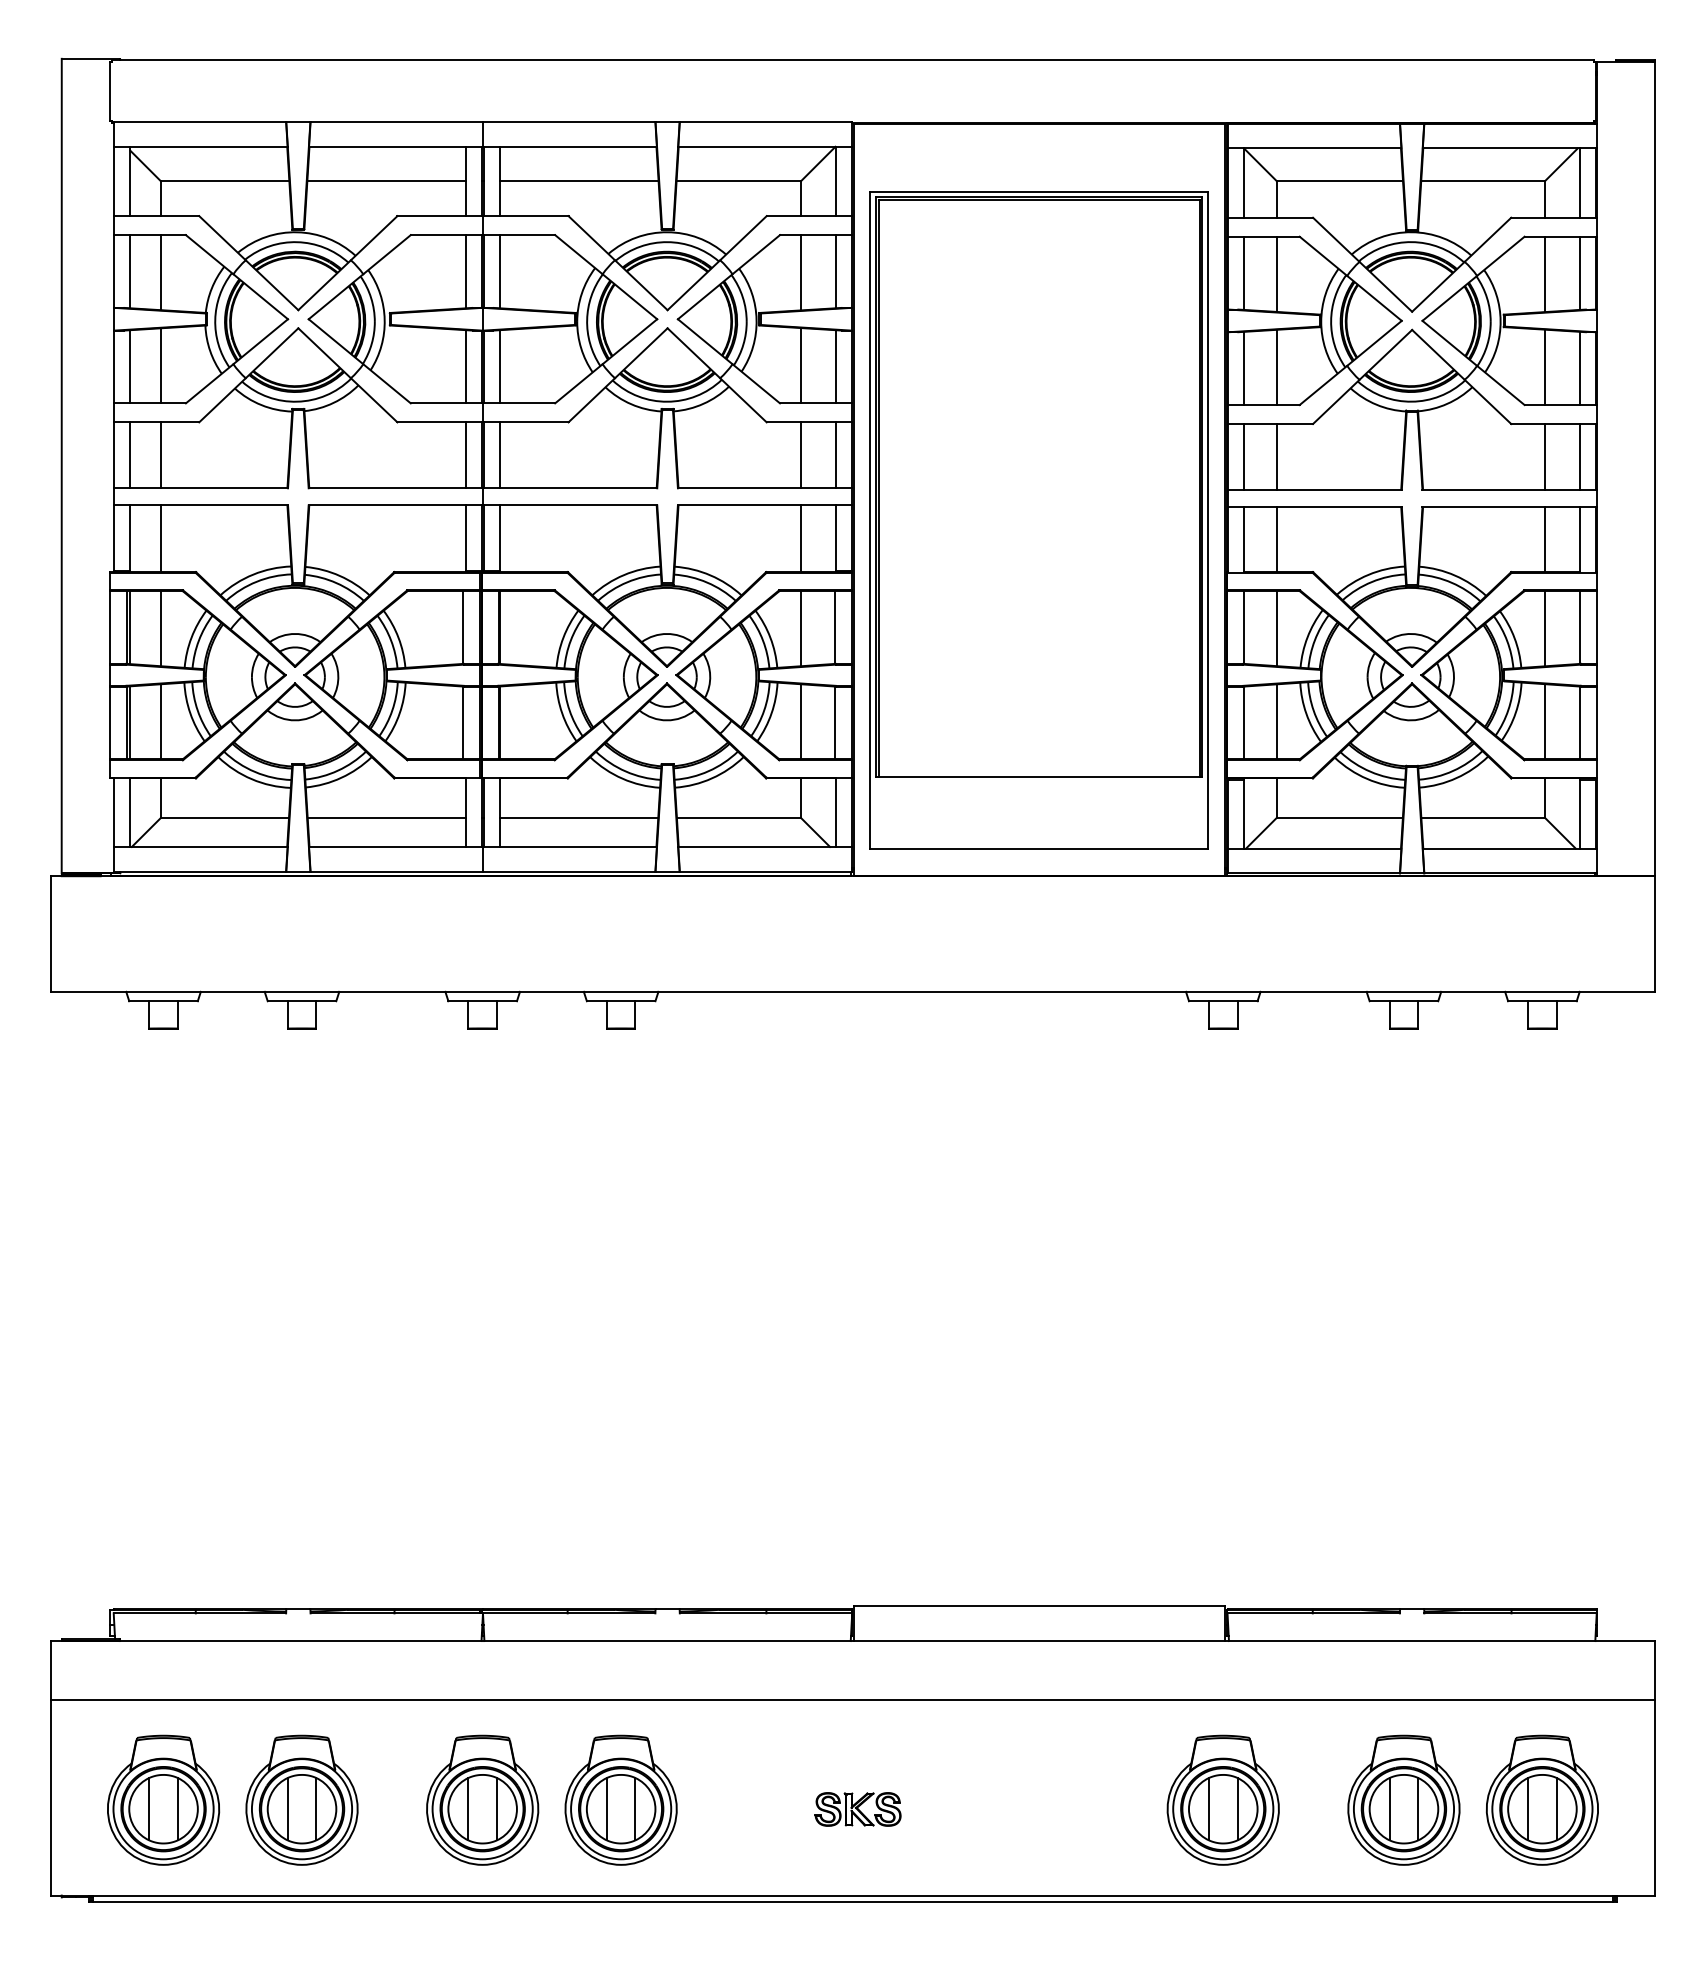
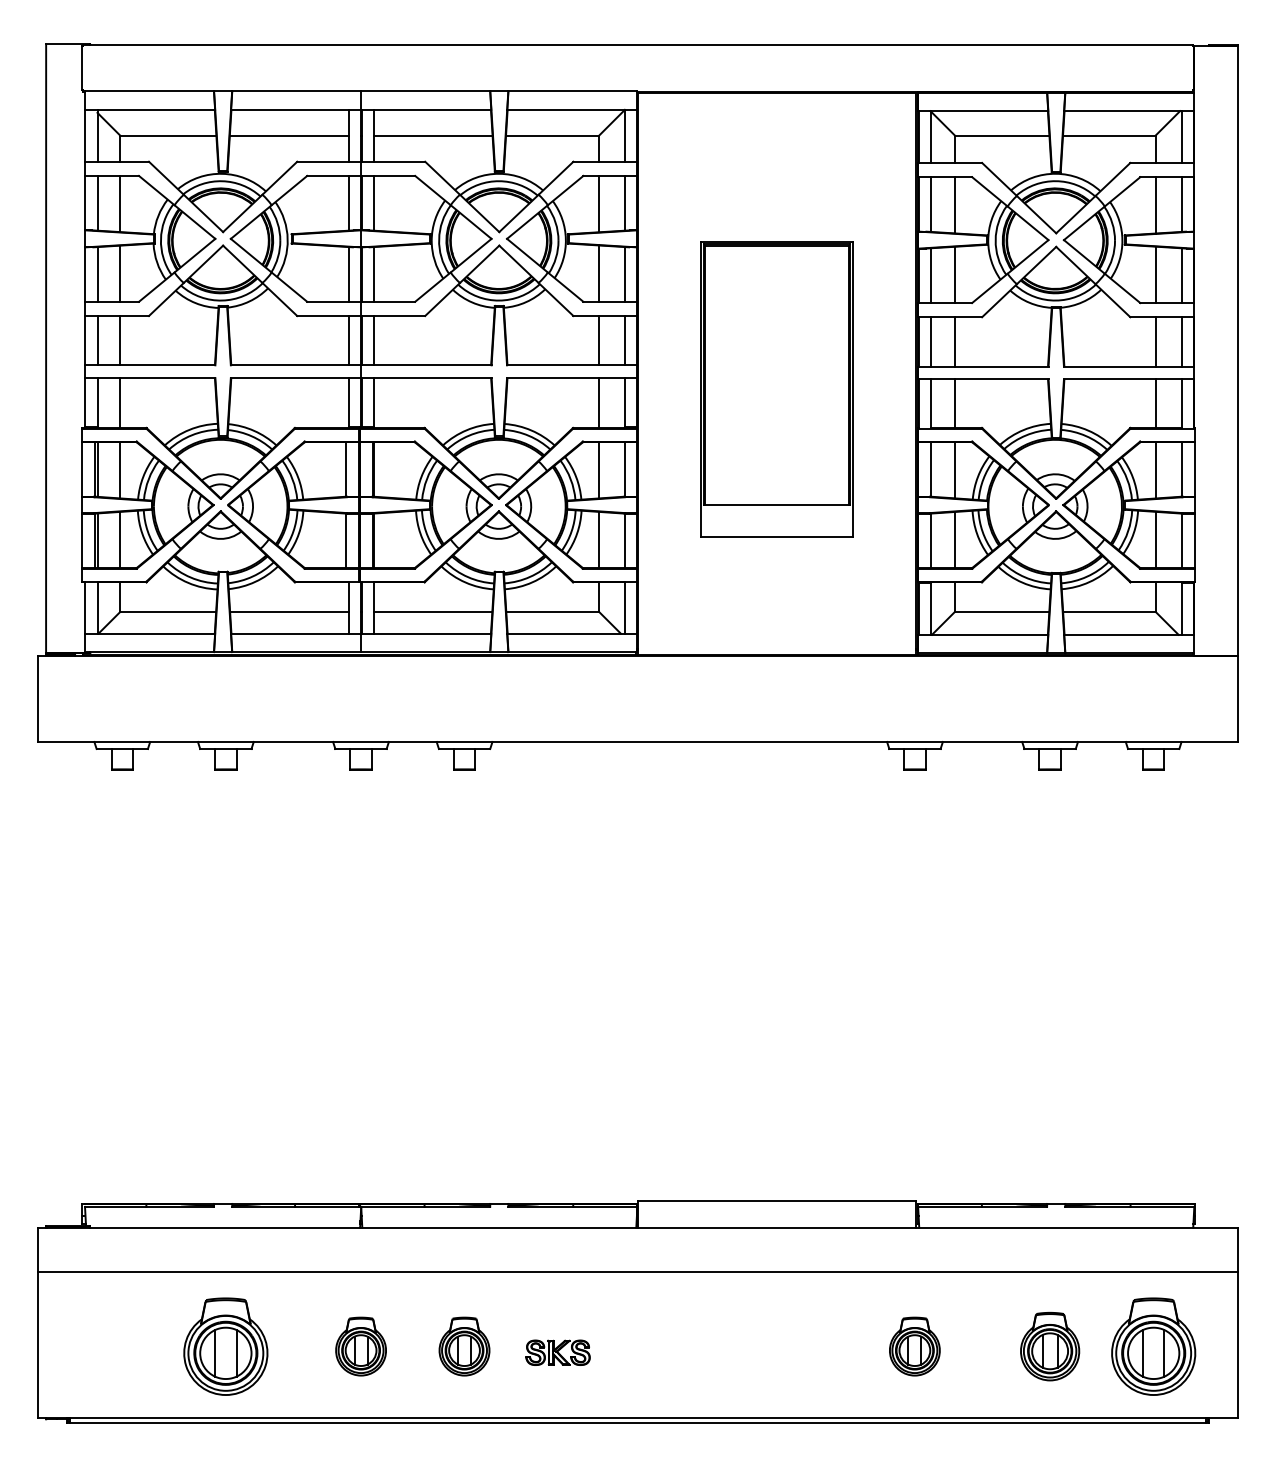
part: (1038, 520) -> (776, 389), size x0.6
part: (163, 1799) -> (122, 1346), removed
part: (482, 1799) -> (360, 1346), size x0.6
part: (620, 1799) -> (464, 1346), size x0.6
part: (1222, 1799) -> (914, 1346), size x0.6
part: (1403, 1799) -> (1049, 1346), size x0.7
part: (857, 1809) -> (557, 1352), moved

